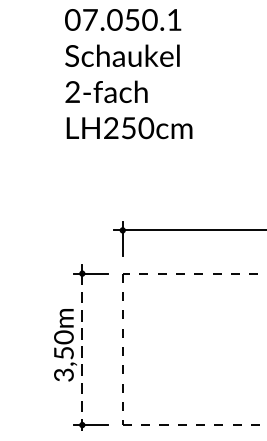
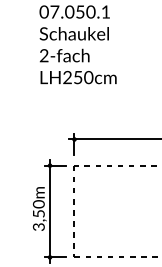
line: (83, 354) -> (50, 214), dashed -> solid

